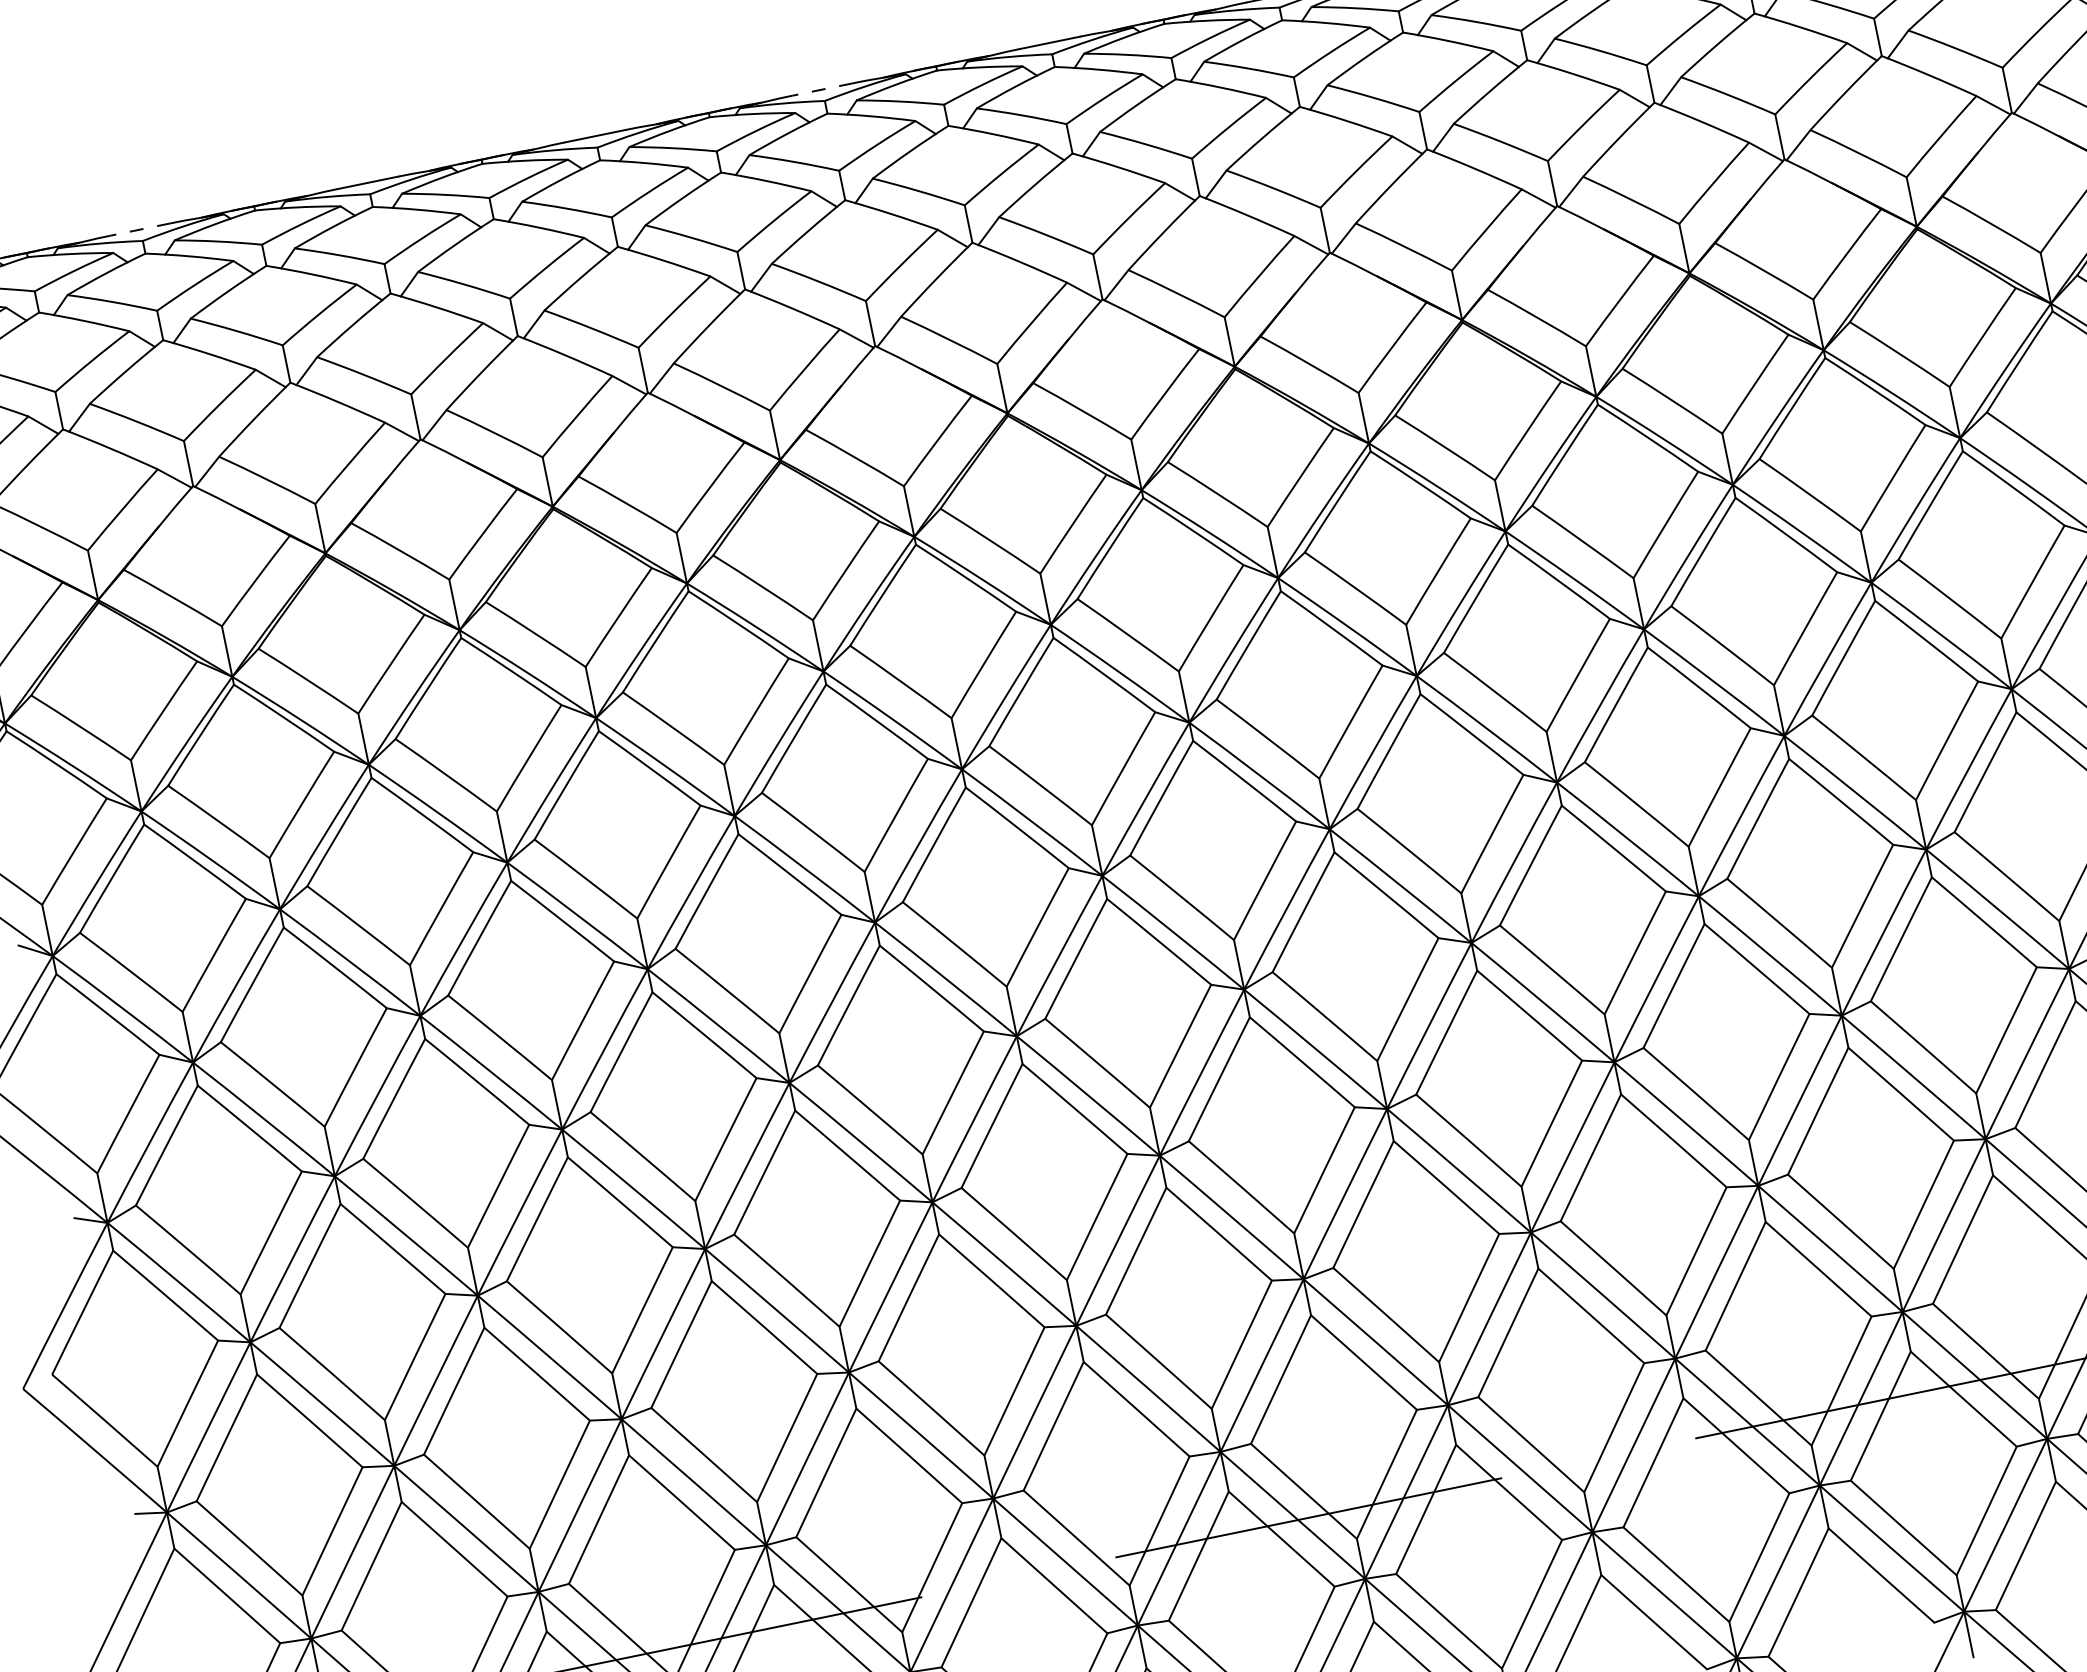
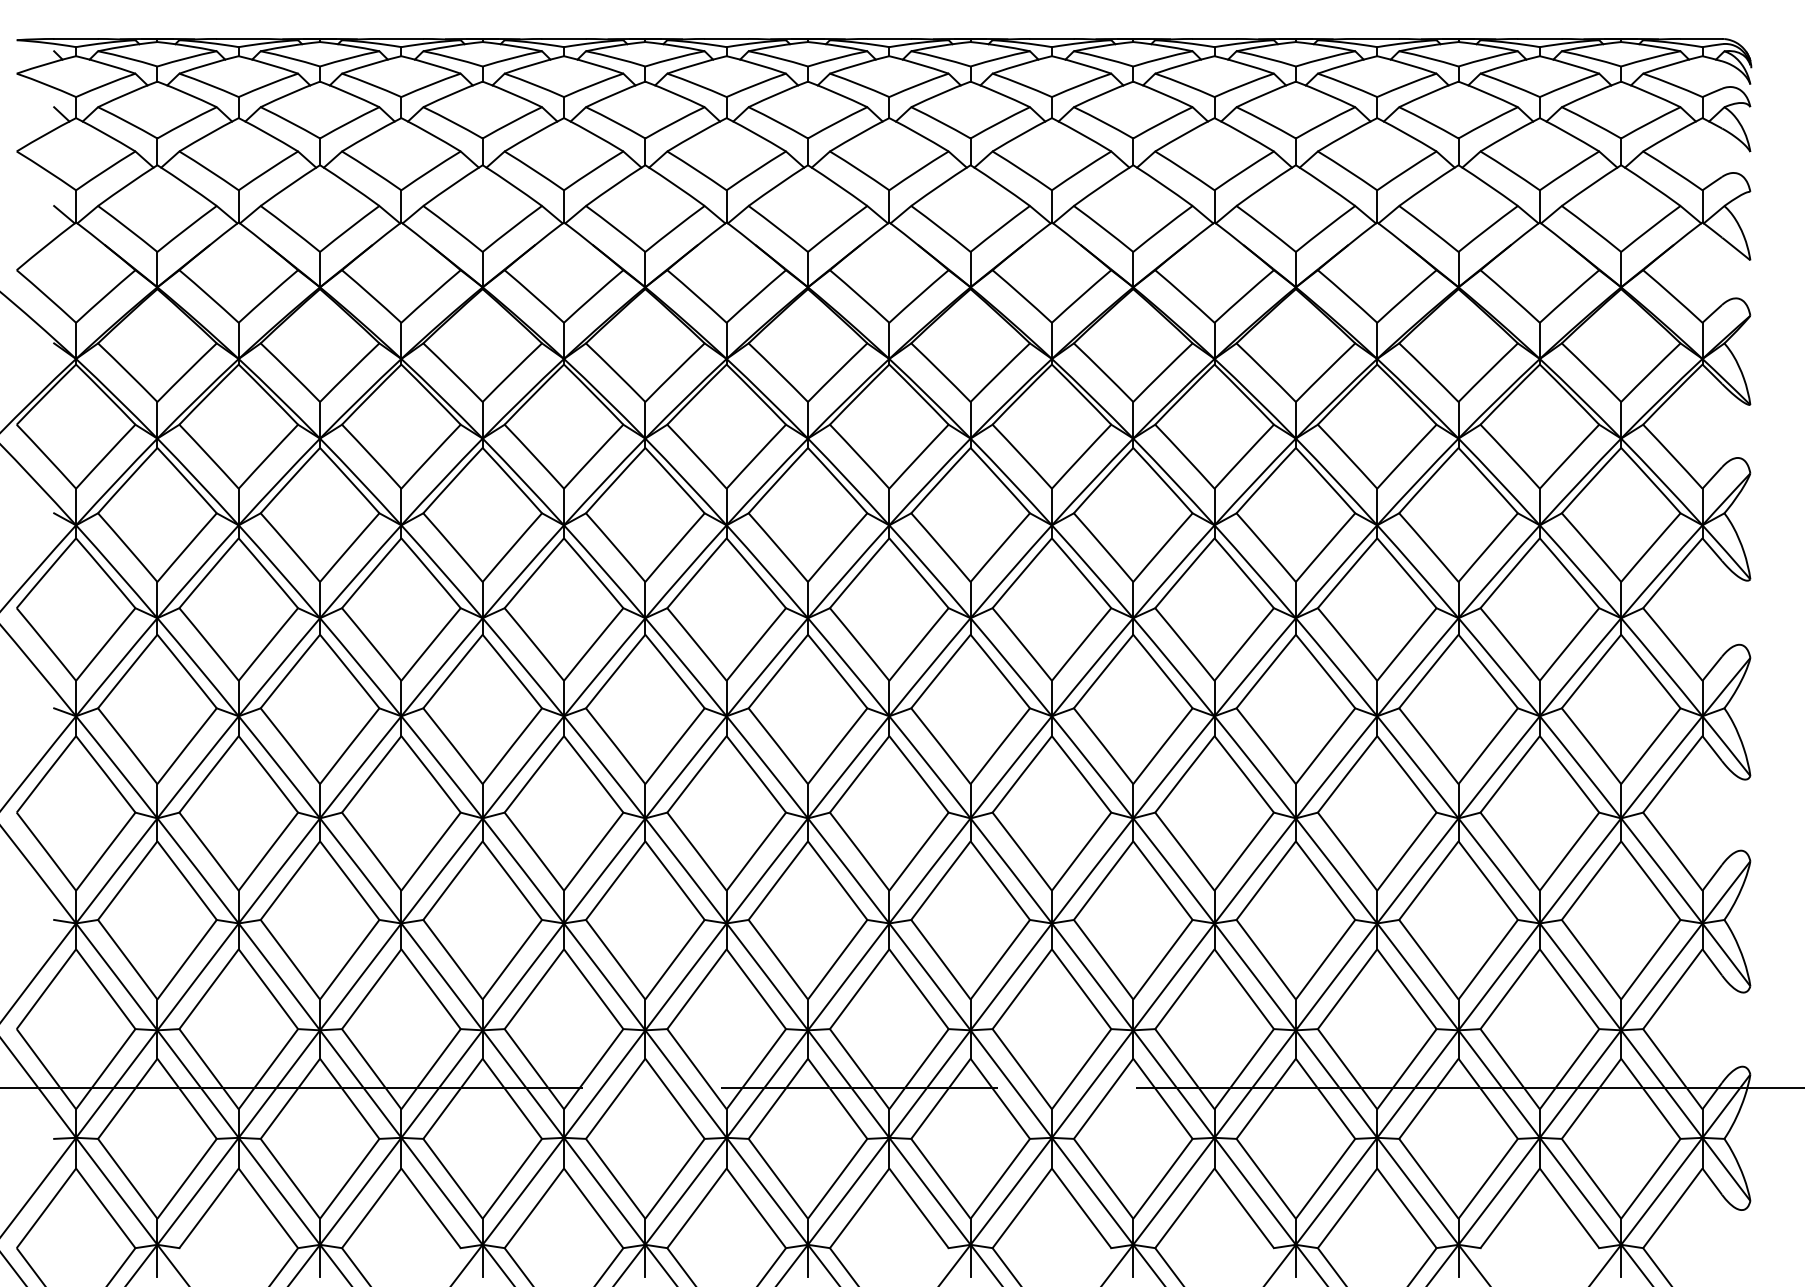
line: (822, 88) -> (726, 38), dashed -> solid
line: (140, 228) -> (238, 38), dashed -> solid

